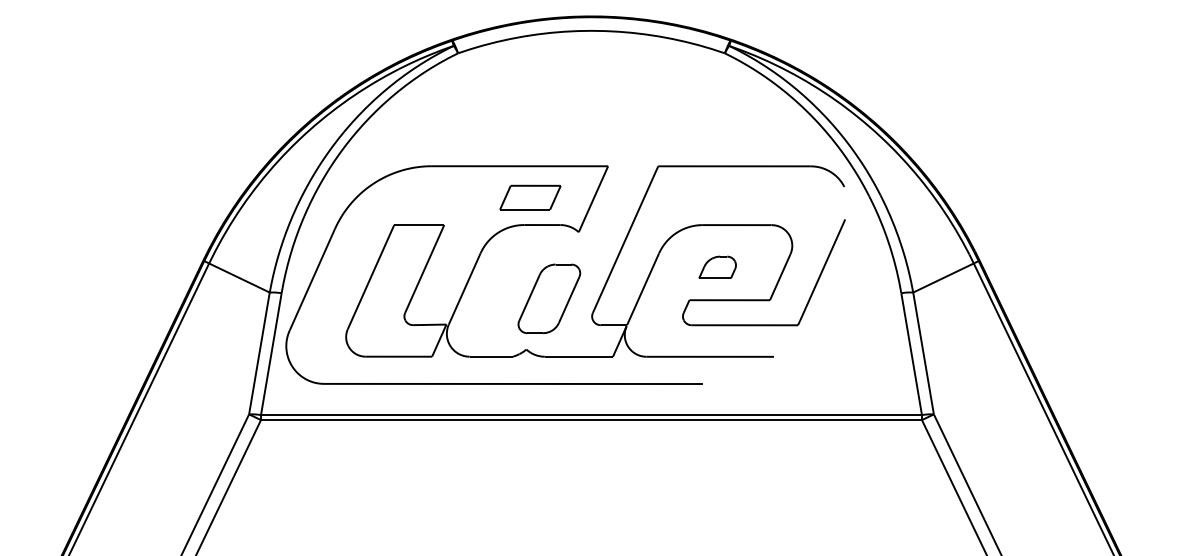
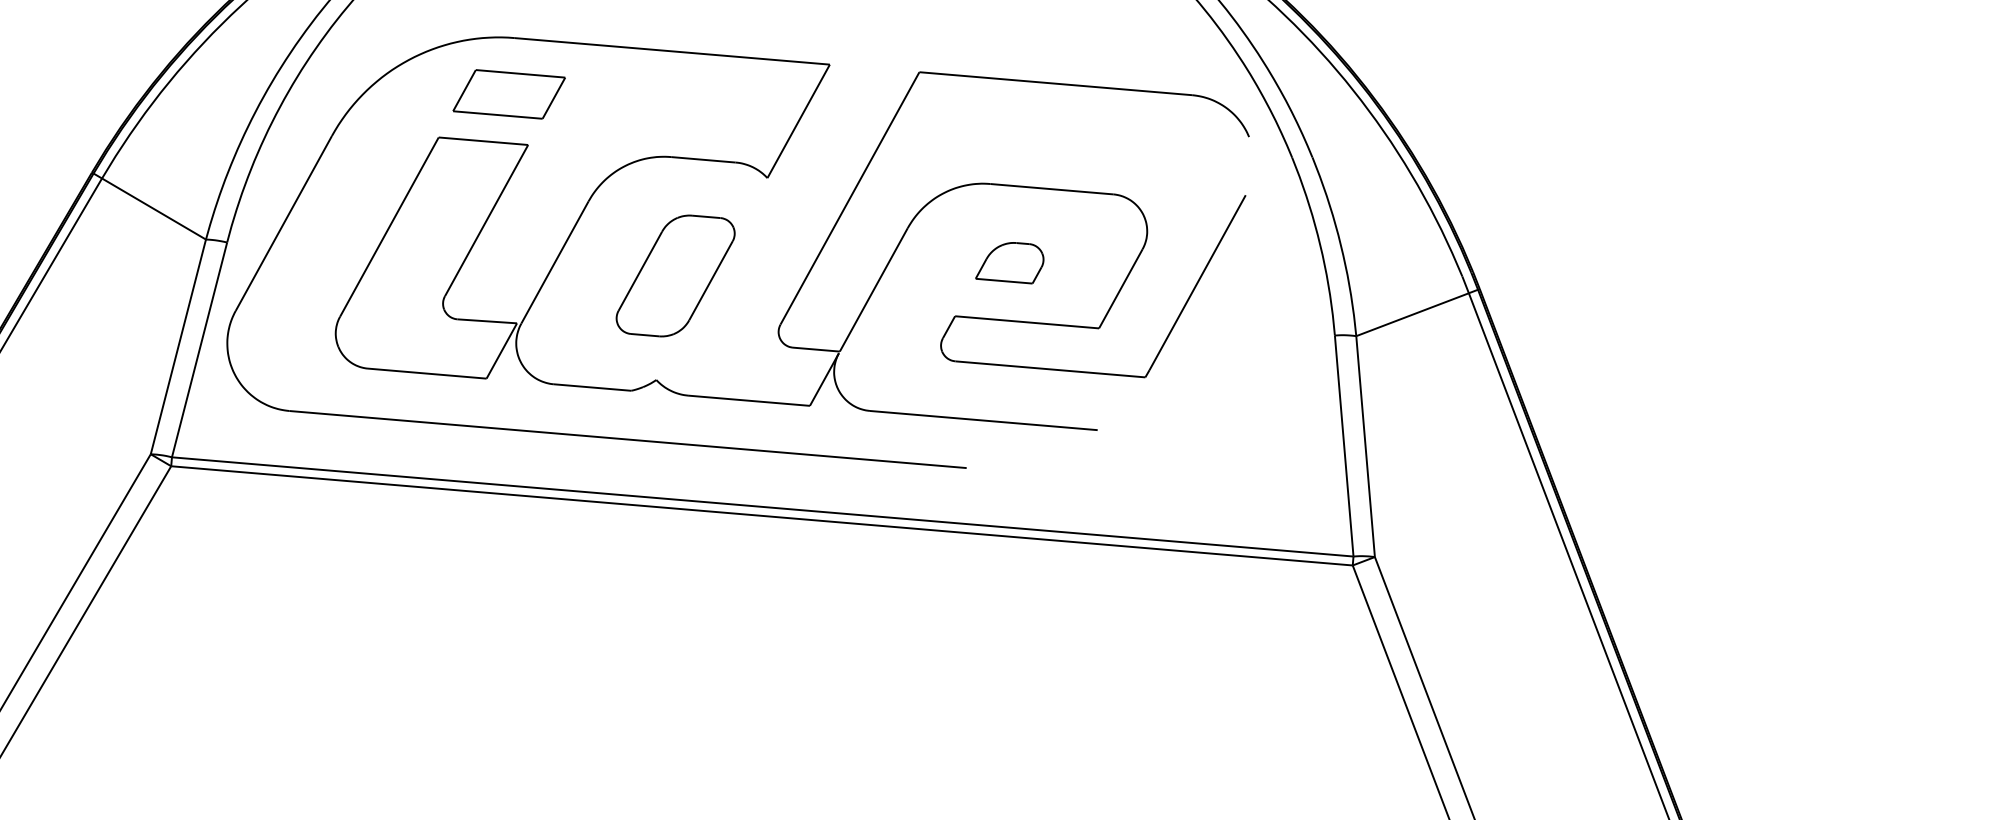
part: (530, 197) -> (509, 93), moved
part: (549, 298) -> (675, 275), moved

